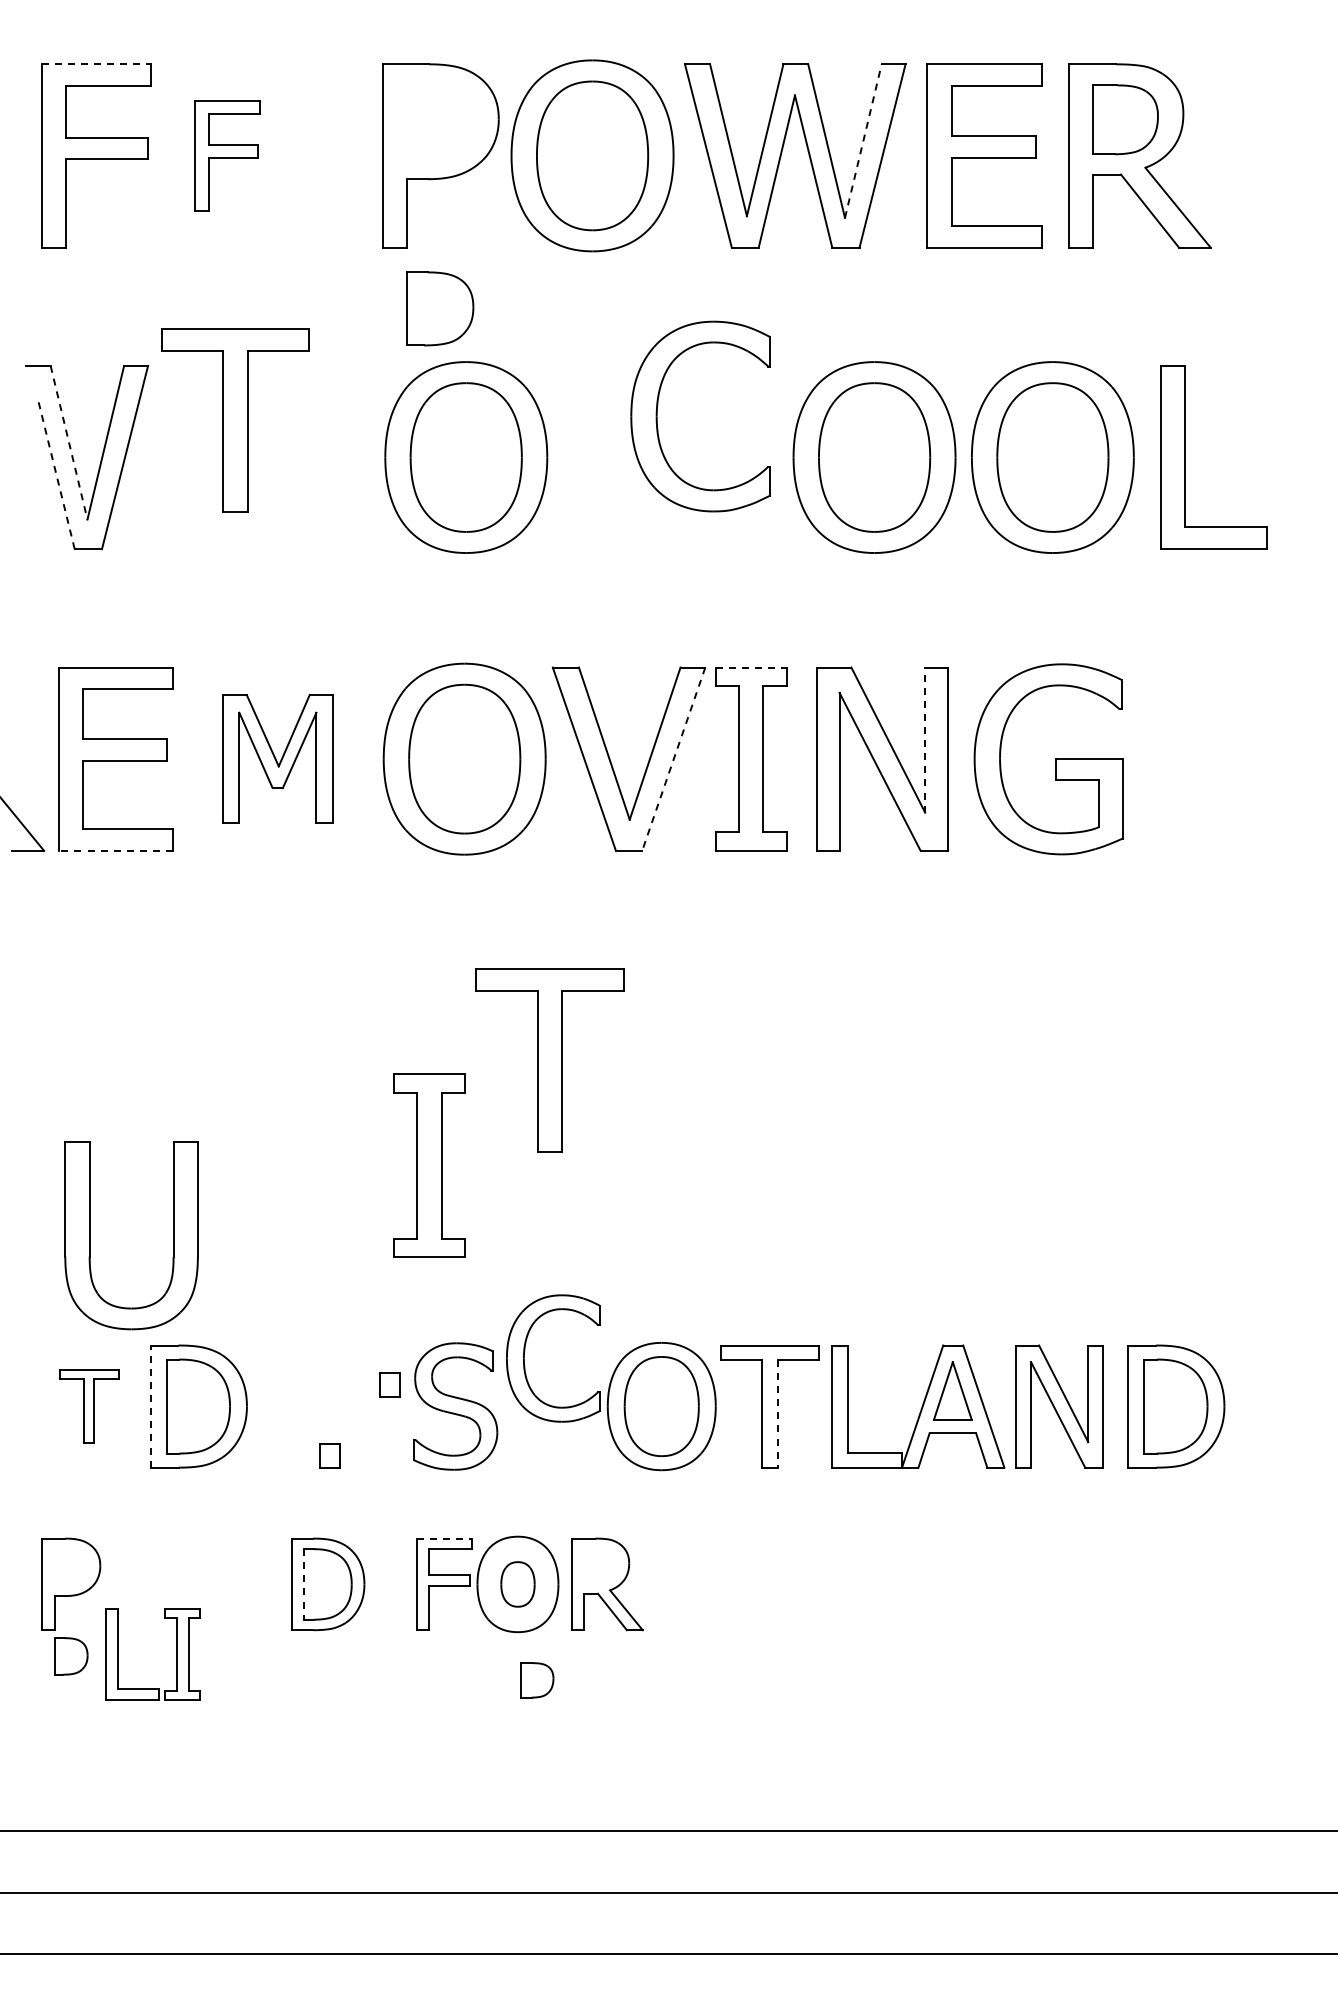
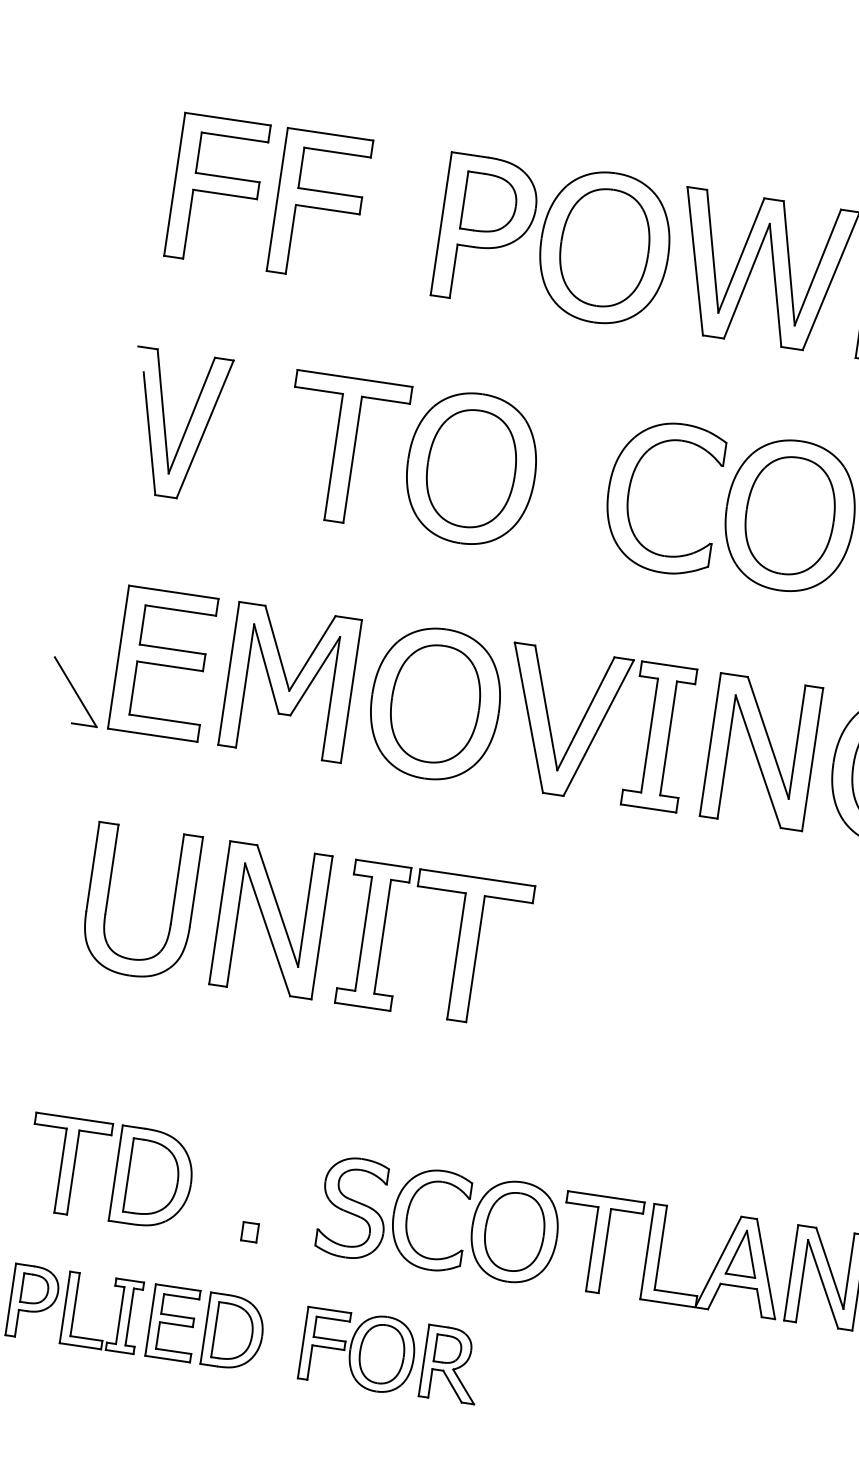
line: (96, 64) -> (228, 119), dashed -> solid
line: (863, 141) -> (817, 267), dashed -> solid
part: (227, 155) -> (319, 205), size x1.67
part: (440, 308) -> (490, 203), moved
part: (657, 416) -> (629, 492), moved
part: (235, 420) -> (344, 449), moved
line: (69, 443) -> (163, 412), dashed -> solid
line: (55, 472) -> (149, 433), dashed -> solid
line: (751, 667) -> (669, 665), dashed -> solid
line: (925, 740) -> (797, 742), dashed -> solid
part: (278, 758) -> (290, 681), size x1.43
line: (673, 759) -> (598, 728), dashed -> solid
line: (115, 850) -> (152, 735), dashed -> solid
part: (298, 1060) -> (271, 920), added
part: (429, 1165) -> (373, 935), moved
part: (90, 1235) -> (108, 897), moved
part: (525, 1351) -> (409, 1210), moved
part: (389, 1384) -> (304, 1183), removed
part: (88, 1406) -> (67, 1165), size x1.67
line: (150, 1406) -> (115, 1173), dashed -> solid
line: (778, 1413) -> (605, 1250), dashed -> solid
line: (444, 1538) -> (329, 1309), dashed -> solid
part: (250, 1584) -> (173, 1323), added
line: (304, 1584) -> (215, 1329), dashed -> solid
part: (517, 1584) -> (381, 1354), size x1.67
part: (176, 1654) -> (120, 1315), moved
part: (71, 1656) -> (35, 1289), moved
part: (537, 1680) -> (448, 1349), moved

